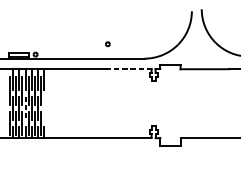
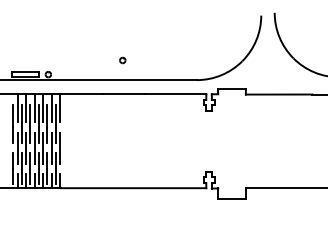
part: (107, 44) -> (122, 60), moved
line: (128, 69) -> (175, 94), dashed -> solid
line: (25, 108) -> (34, 148), dashed -> solid
line: (44, 108) -> (60, 147), added

